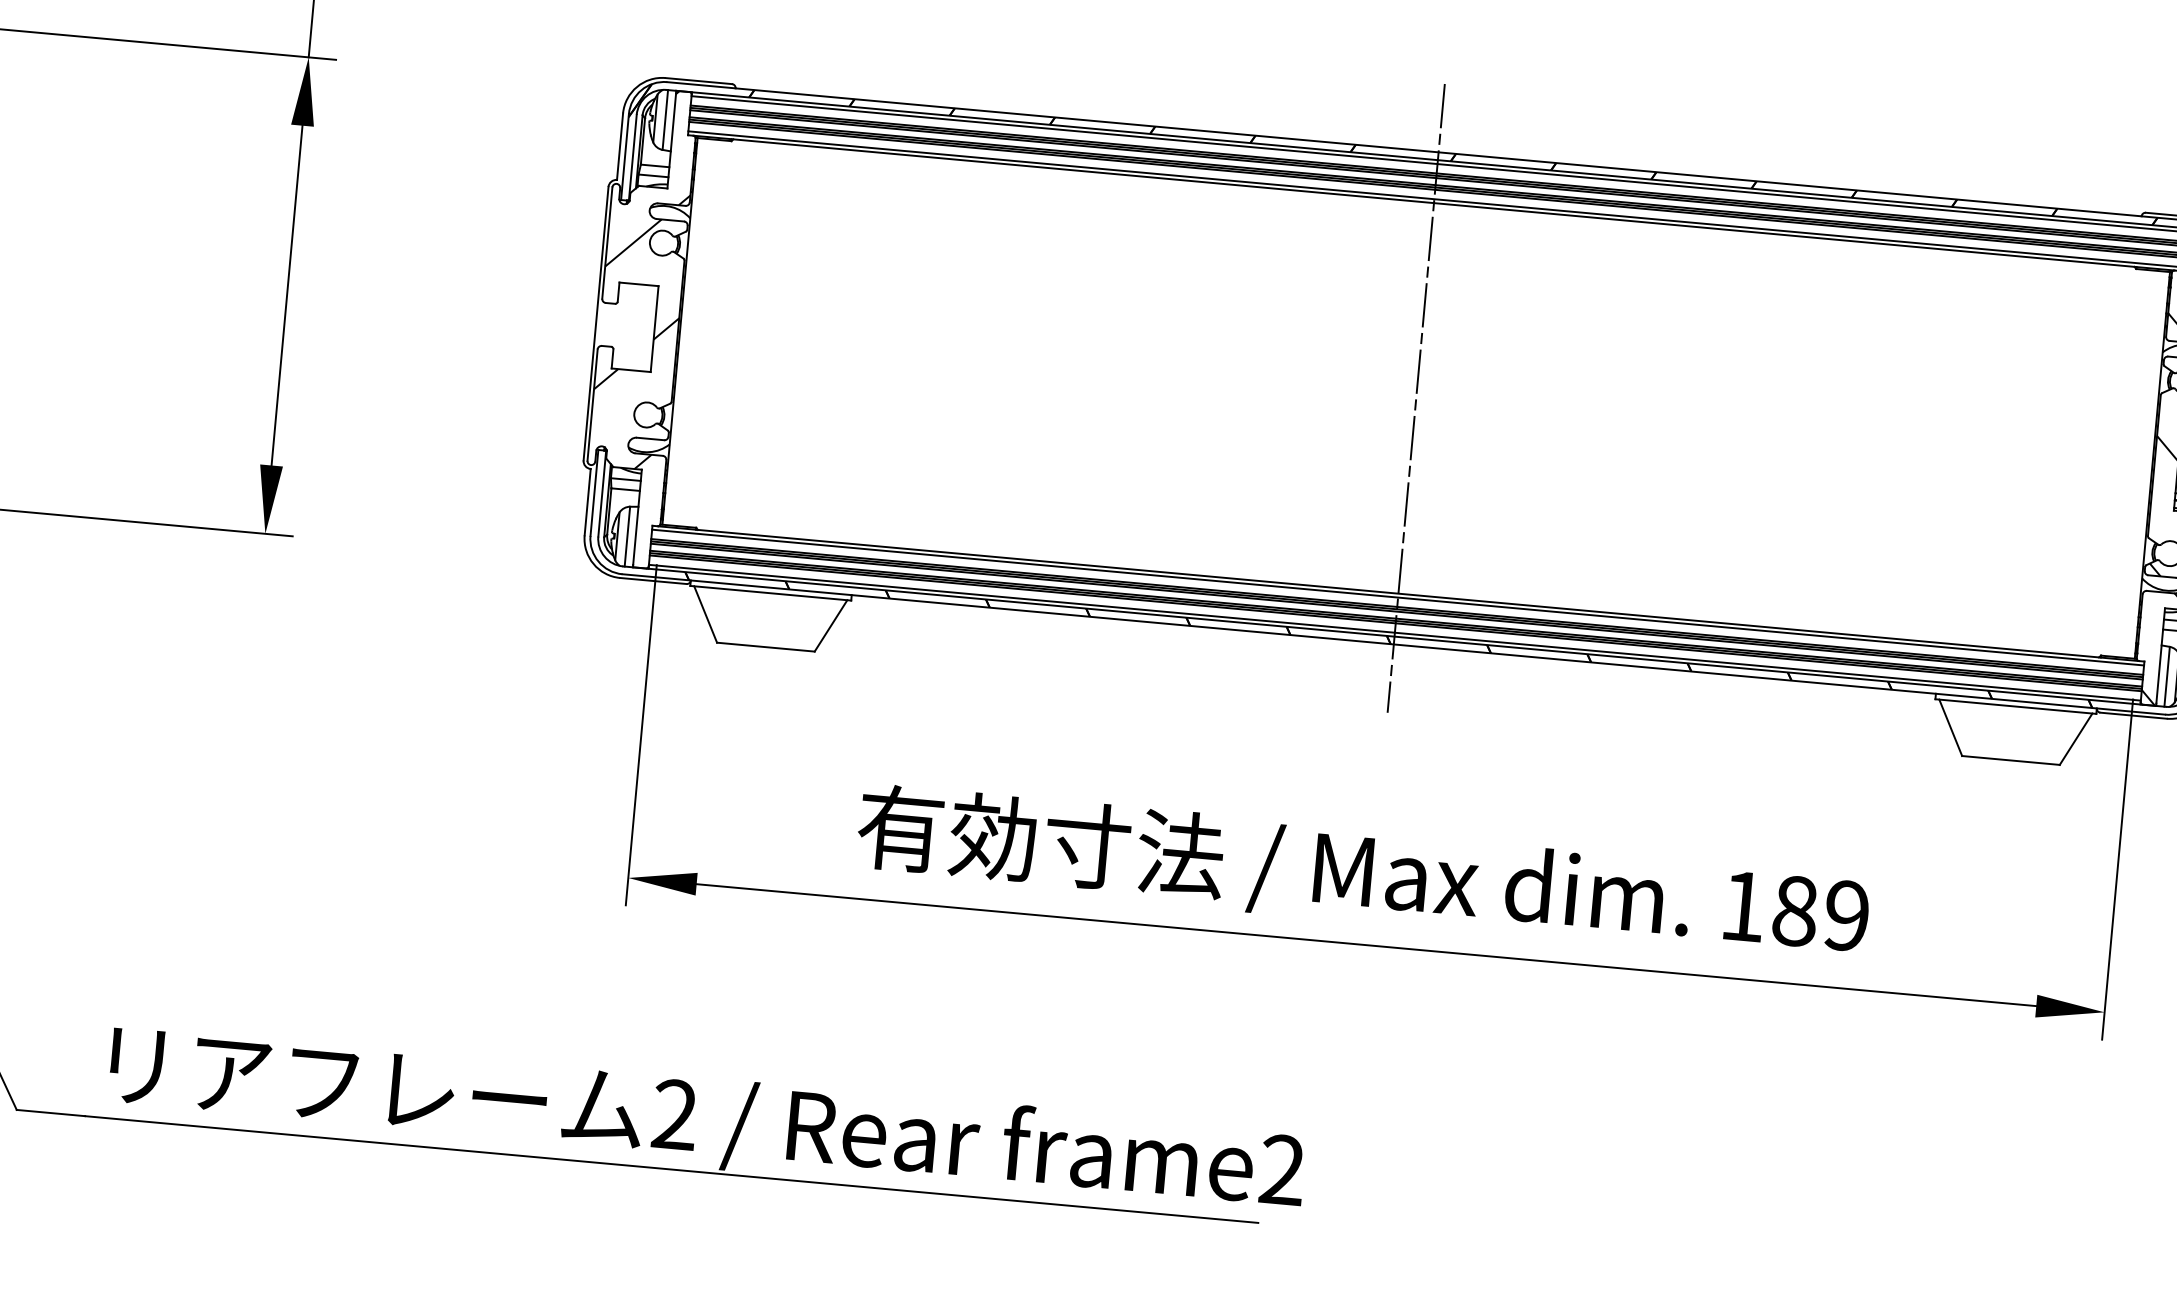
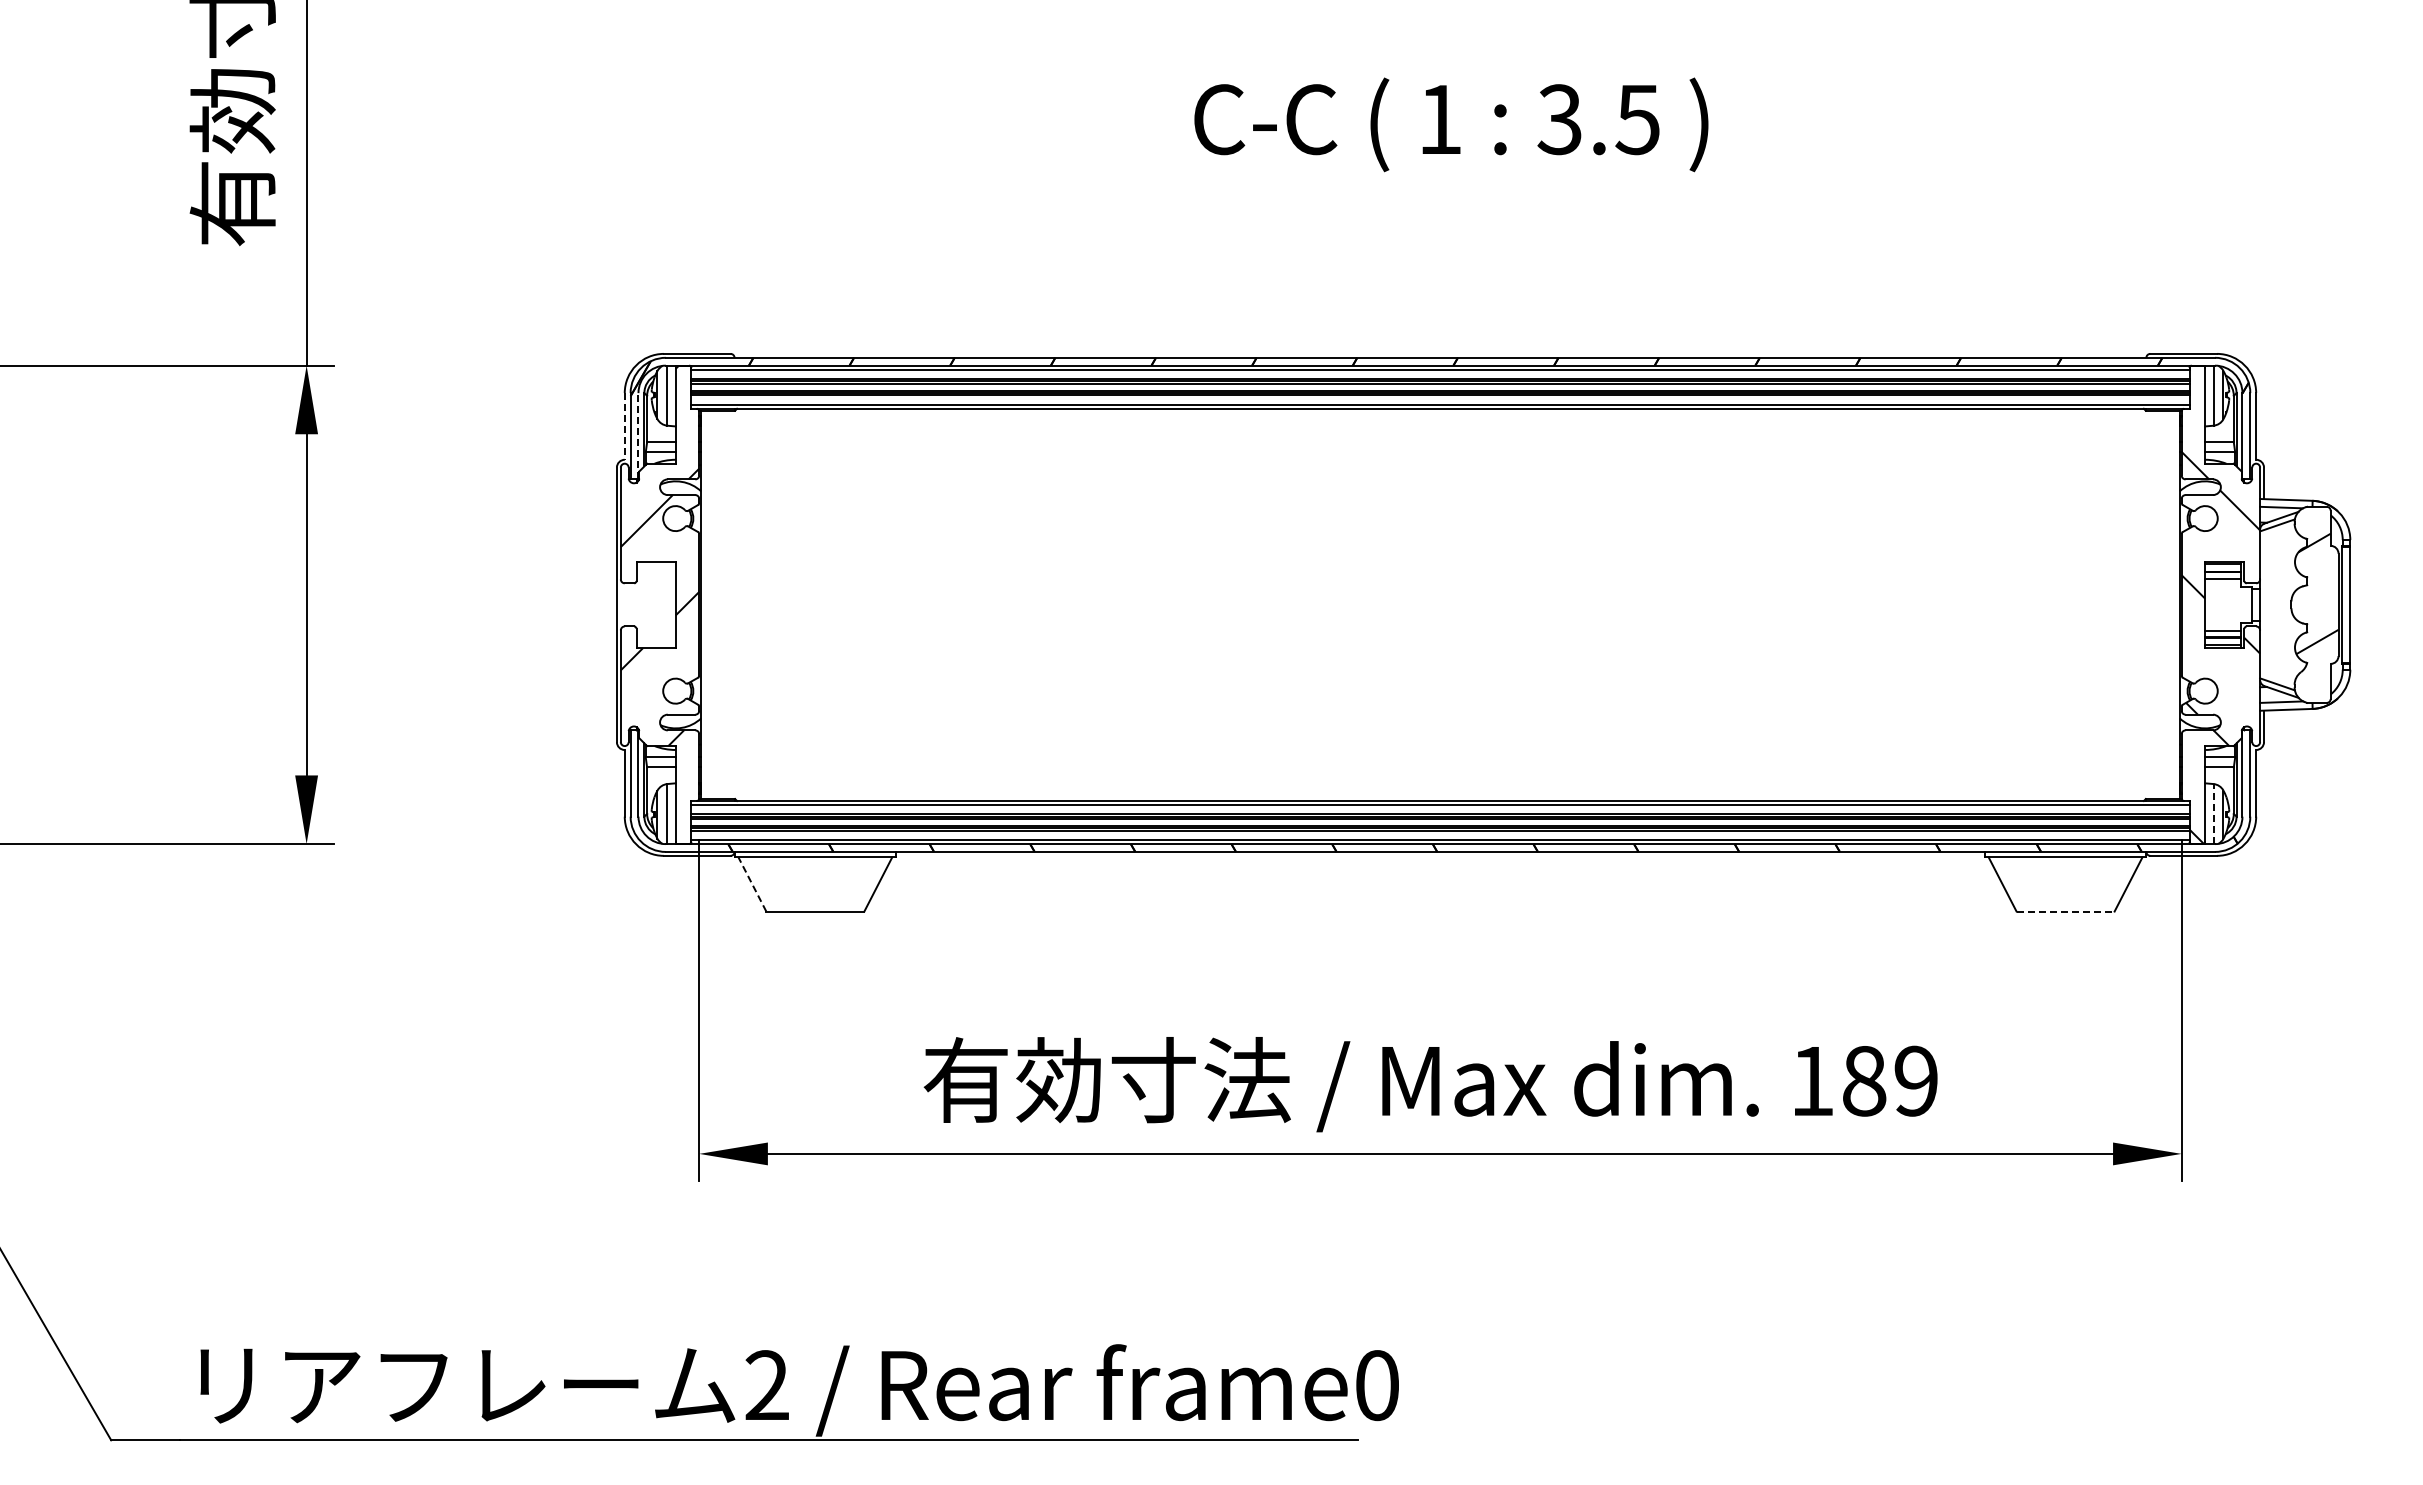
line: (619, 146) -> (624, 426), solid -> dashed
line: (632, 157) -> (638, 435), solid -> dashed
line: (1416, 398) -> (1440, 604), removed
line: (705, 614) -> (752, 884), solid -> dashed
line: (2167, 676) -> (2213, 813), solid -> dashed
line: (2011, 760) -> (2066, 911), solid -> dashed
text: (1281, 1170) -> (1376, 1385), frame2 -> frame0

